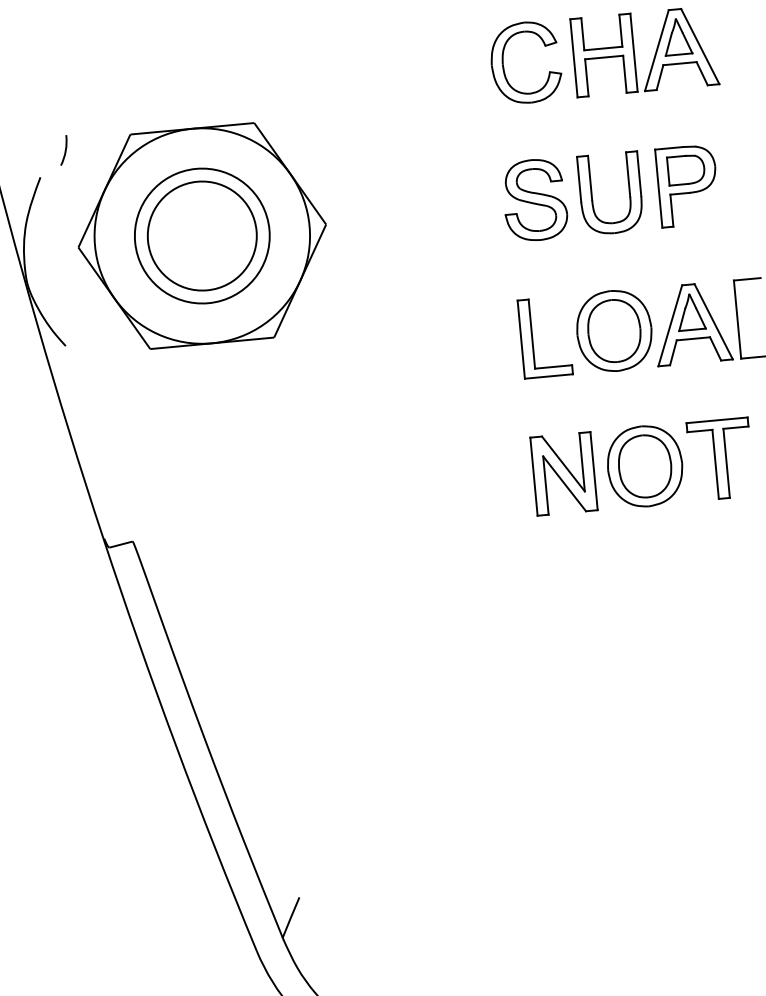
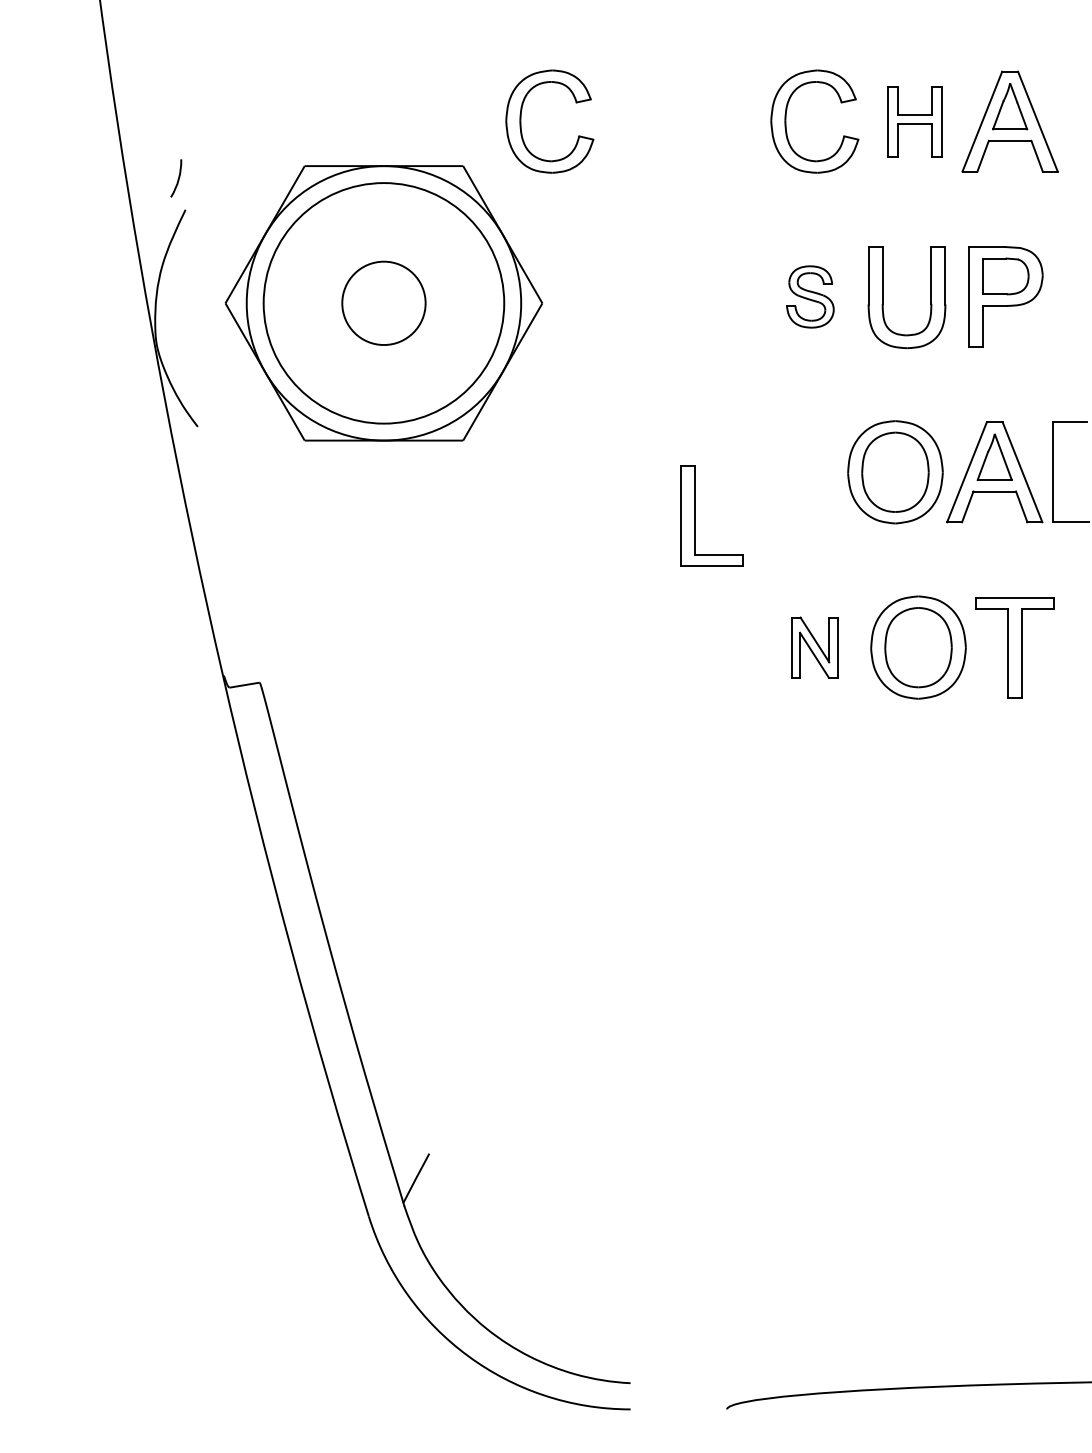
part: (603, 55) -> (914, 121), size x0.7
part: (296, 83) -> (521, 121), added
arc: (64, 151) -> (177, 179), moved
part: (535, 199) -> (810, 296), size x0.6
circle: (201, 235) -> (383, 302), size x0.6
circle: (201, 236) -> (383, 303), size x1.4
part: (532, 338) -> (695, 515), moved
part: (563, 473) -> (814, 647), size x0.6

